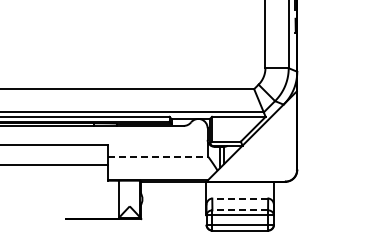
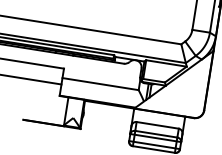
line: (158, 157) -> (100, 84), dashed -> solid
line: (240, 198) -> (157, 125), dashed -> solid
line: (240, 210) -> (156, 134), dashed -> solid

